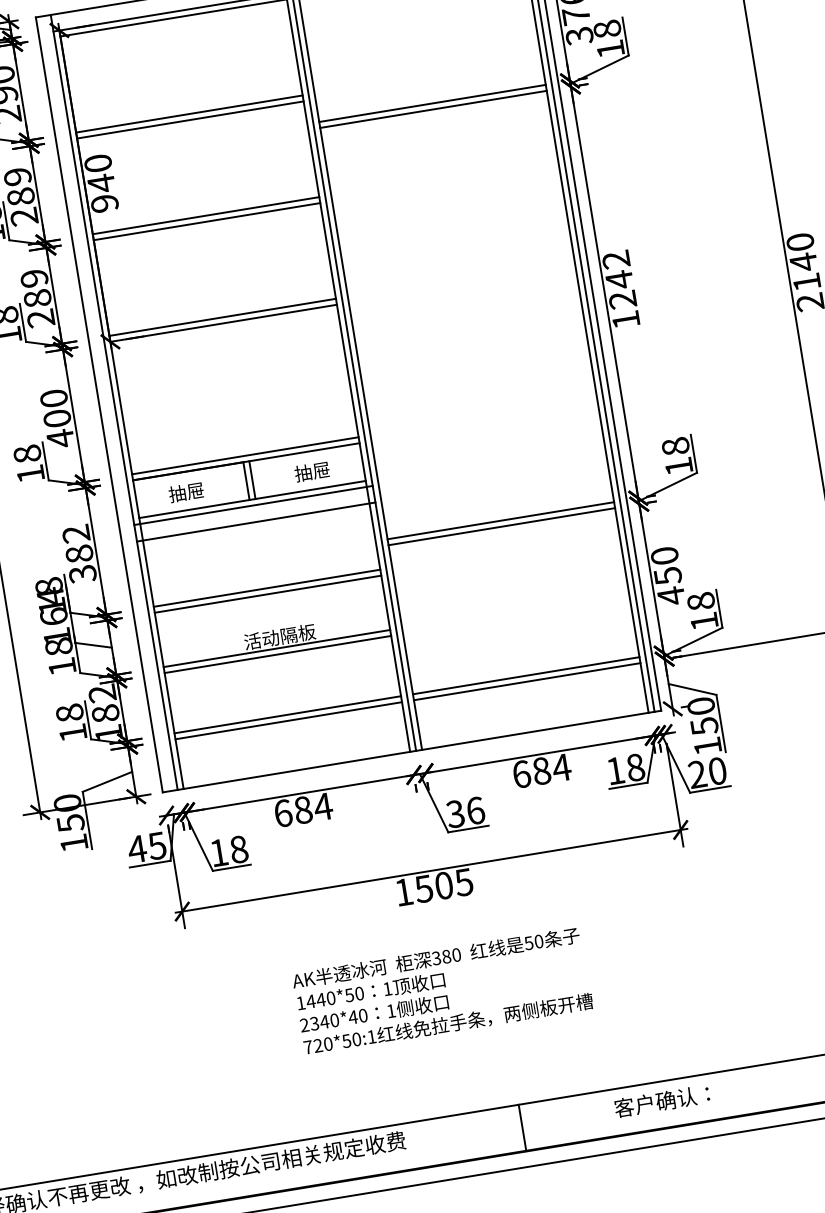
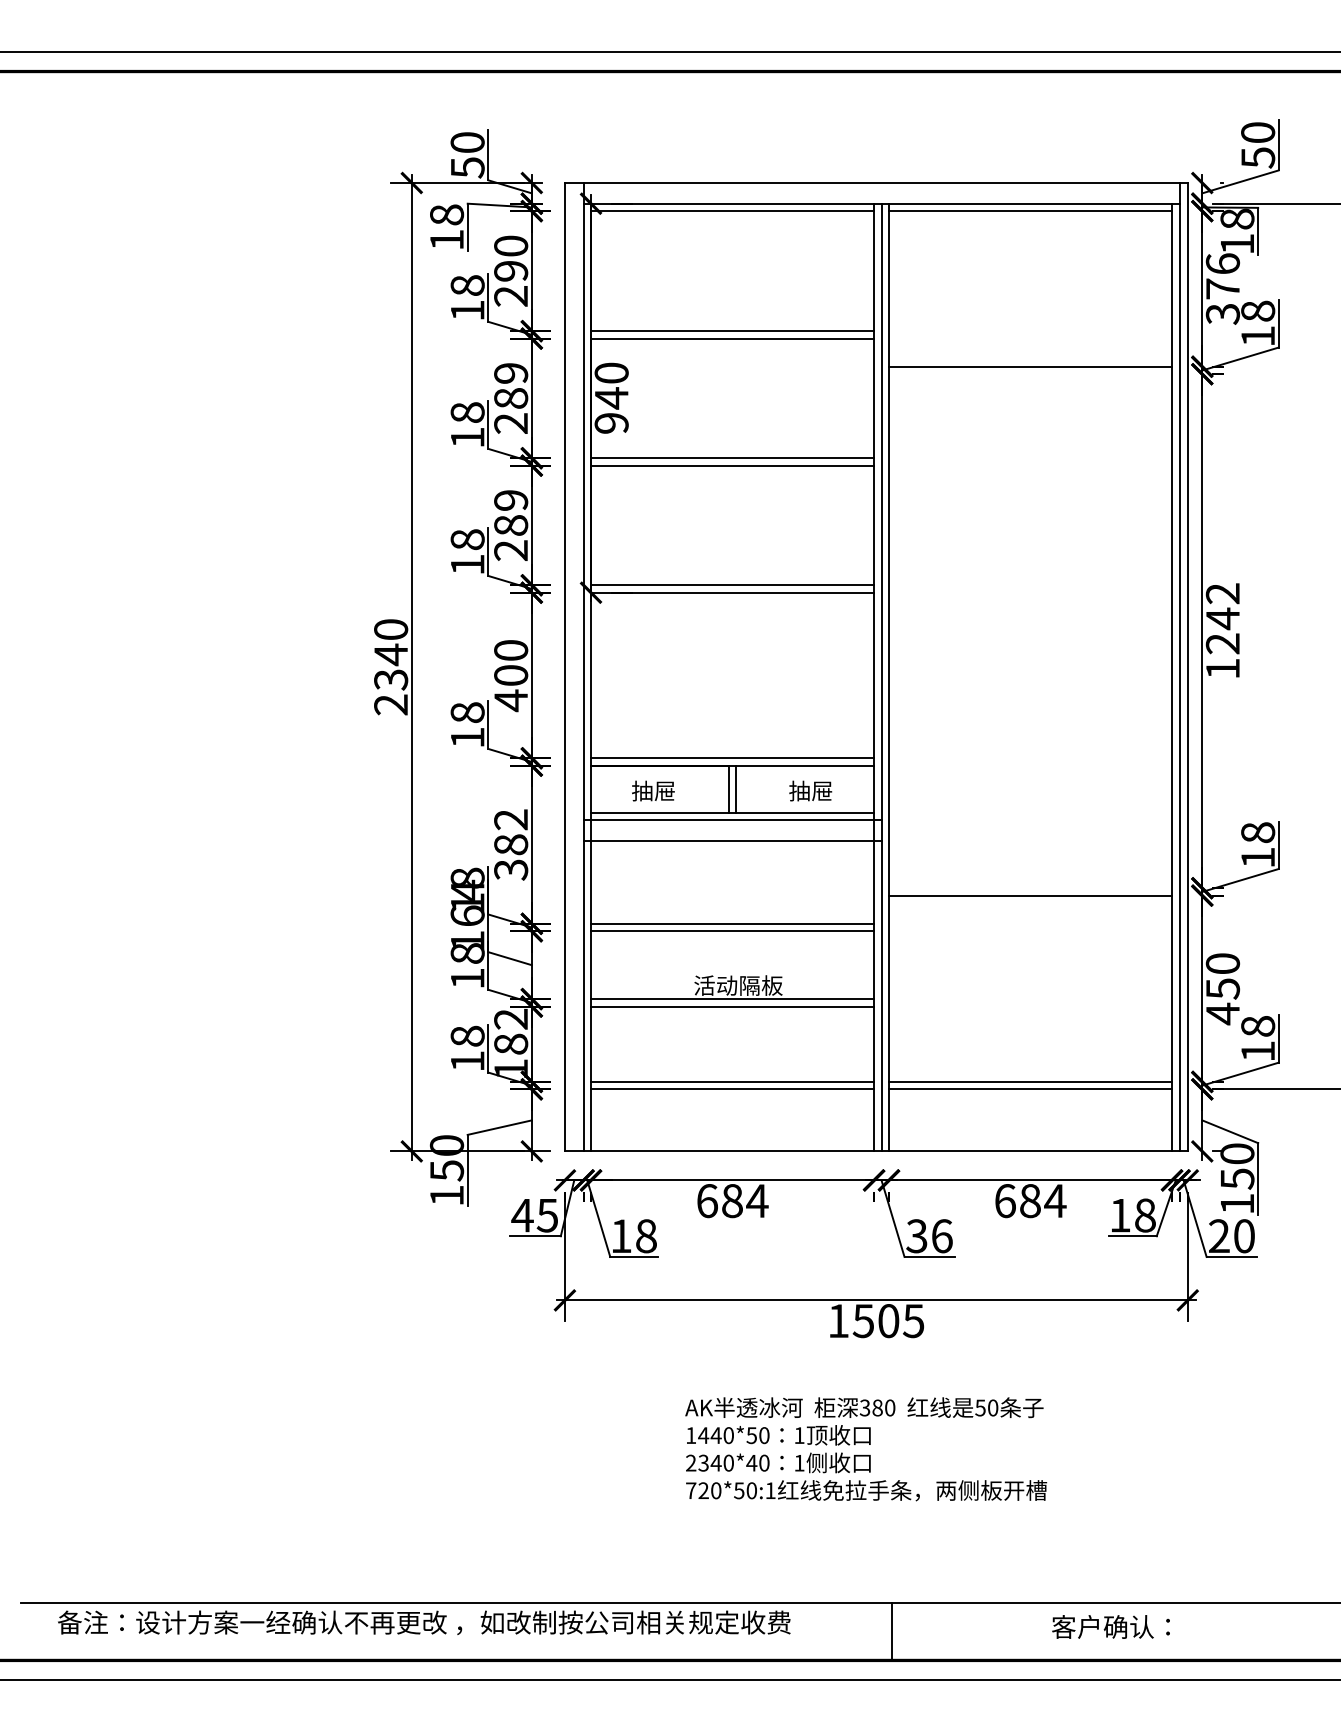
line: (433, 109) -> (1030, 374), removed
line: (500, 520) -> (1030, 888), removed
line: (522, 1127) -> (891, 1631), moved

